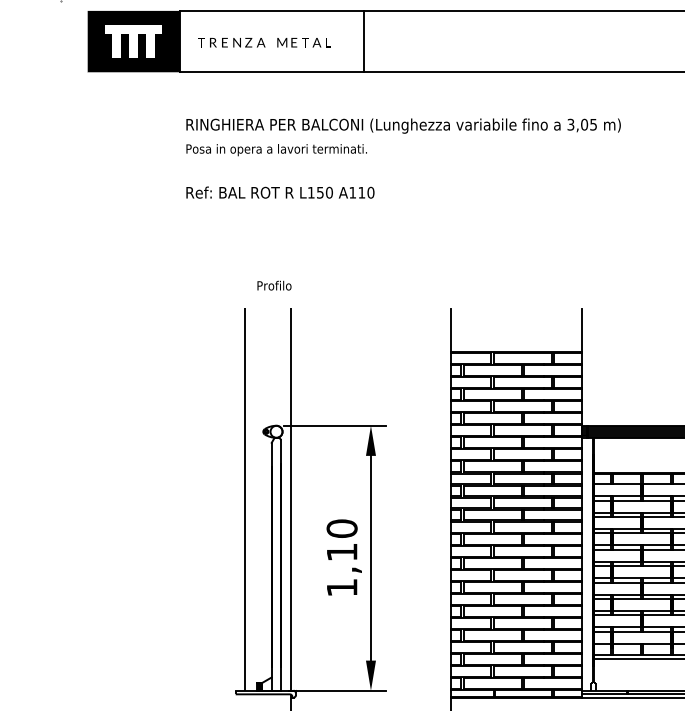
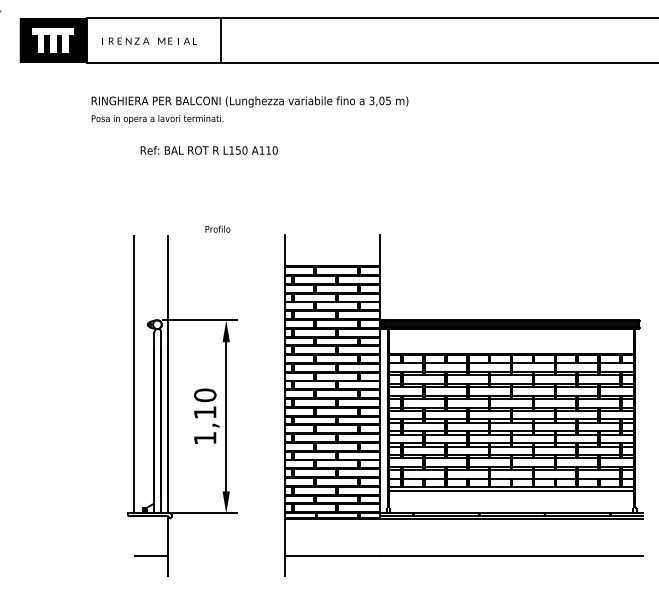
text: (279, 192) -> (208, 150), moved
text: (273, 284) -> (217, 228), moved

